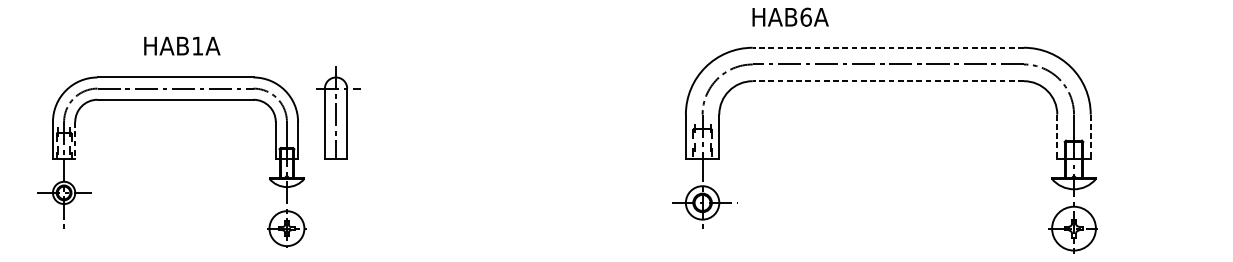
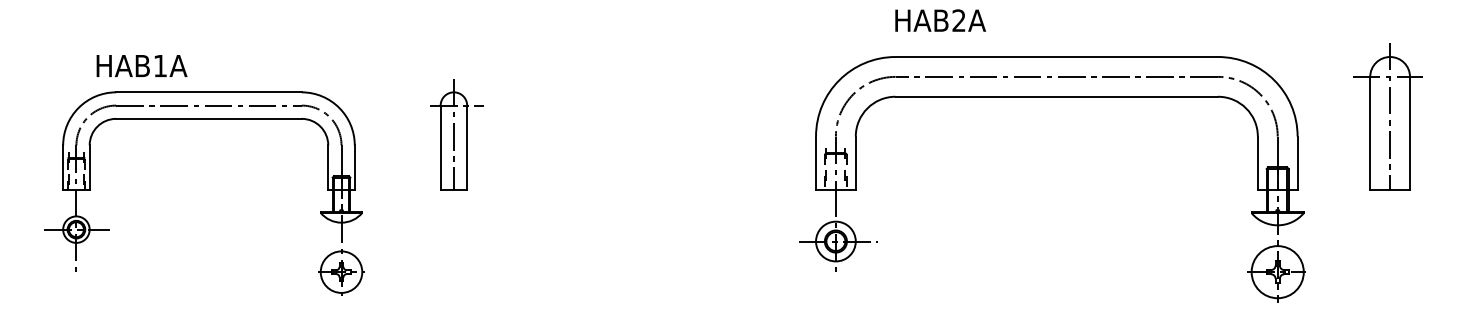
text: (806, 17) -> (959, 20), HAB6A -> HAB2A
text: (181, 45) -> (141, 65), moved
line: (888, 48) -> (1056, 57), dashed -> solid
line: (888, 80) -> (1056, 96), dashed -> solid
part: (1166, 97) -> (1387, 116), added
part: (338, 112) -> (456, 134), moved
line: (1057, 137) -> (1257, 163), dashed -> solid
line: (1090, 137) -> (1297, 163), dashed -> solid
line: (75, 140) -> (89, 167), dashed -> solid

